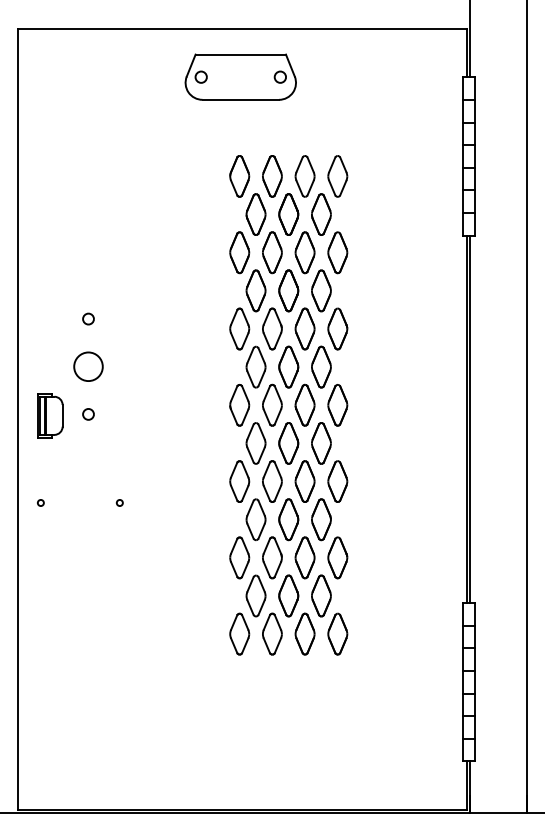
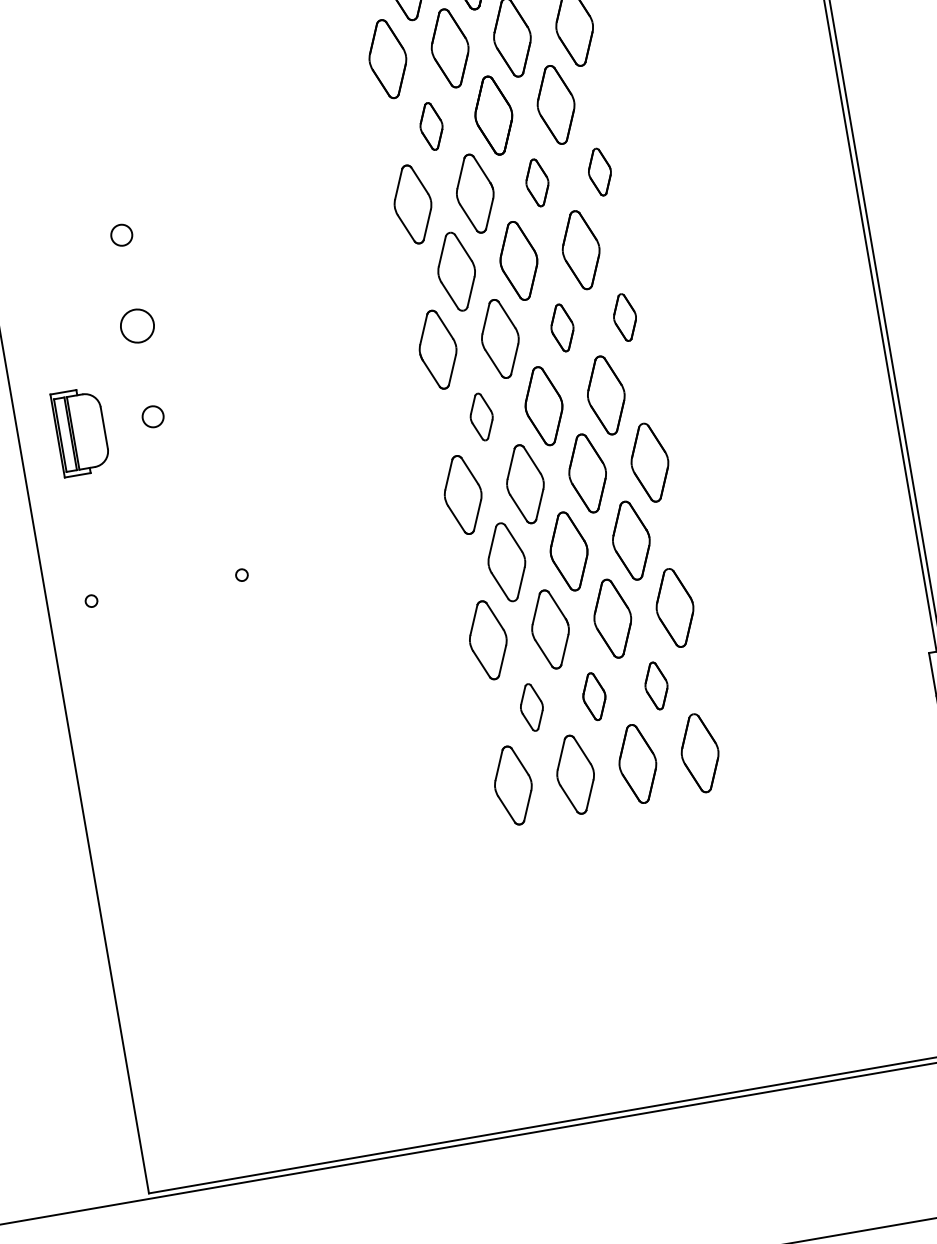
part: (255, 290) -> (430, 125), size x0.6
part: (304, 328) -> (536, 182), size x0.6
part: (337, 328) -> (599, 171), size x0.6
circle: (88, 366) -> (137, 325), size x0.6
part: (304, 404) -> (561, 326), size x0.6
part: (337, 405) -> (624, 317), size x0.6
part: (255, 443) -> (480, 417), size x0.6
part: (255, 595) -> (530, 706), size x0.6
part: (288, 595) -> (593, 695), size x0.6
part: (321, 595) -> (656, 685), size x0.6

